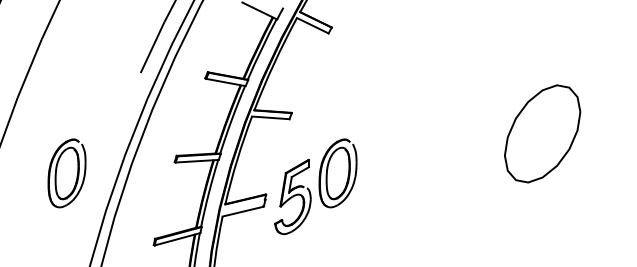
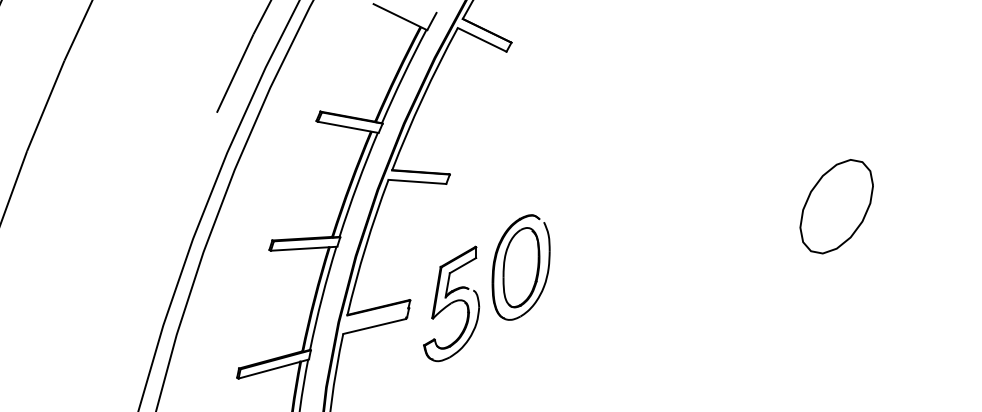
part: (542, 133) -> (836, 206), size x0.62
part: (66, 173) -> (102, 267), removed

